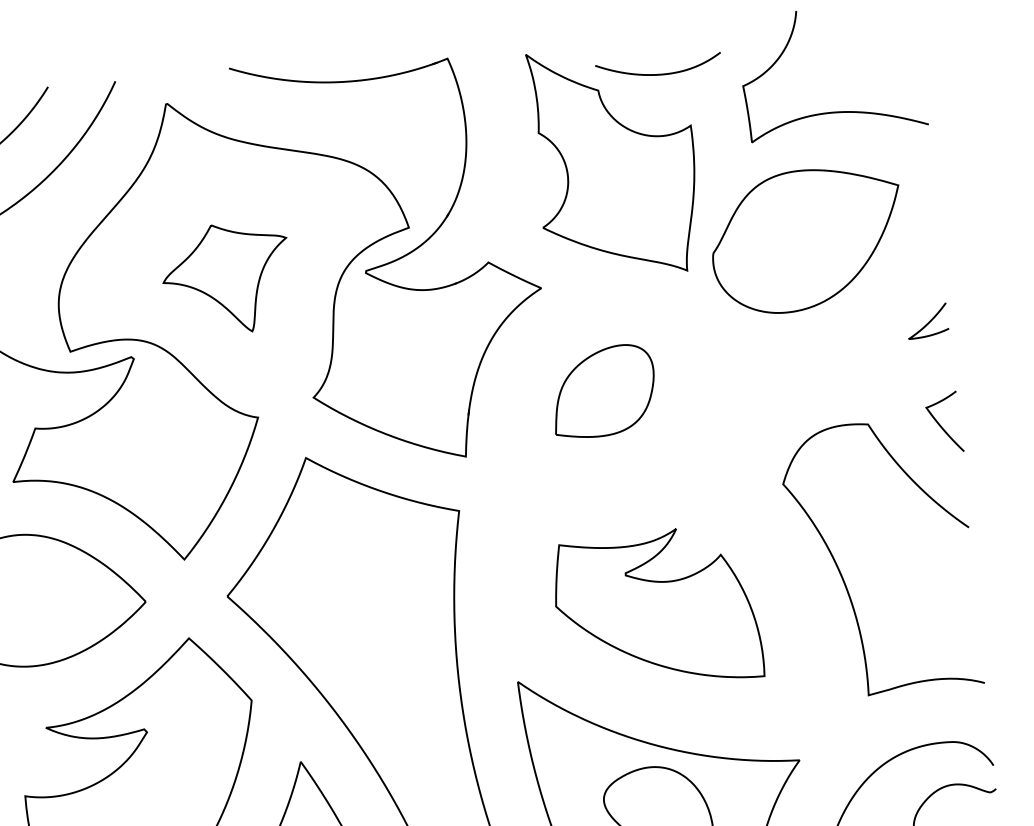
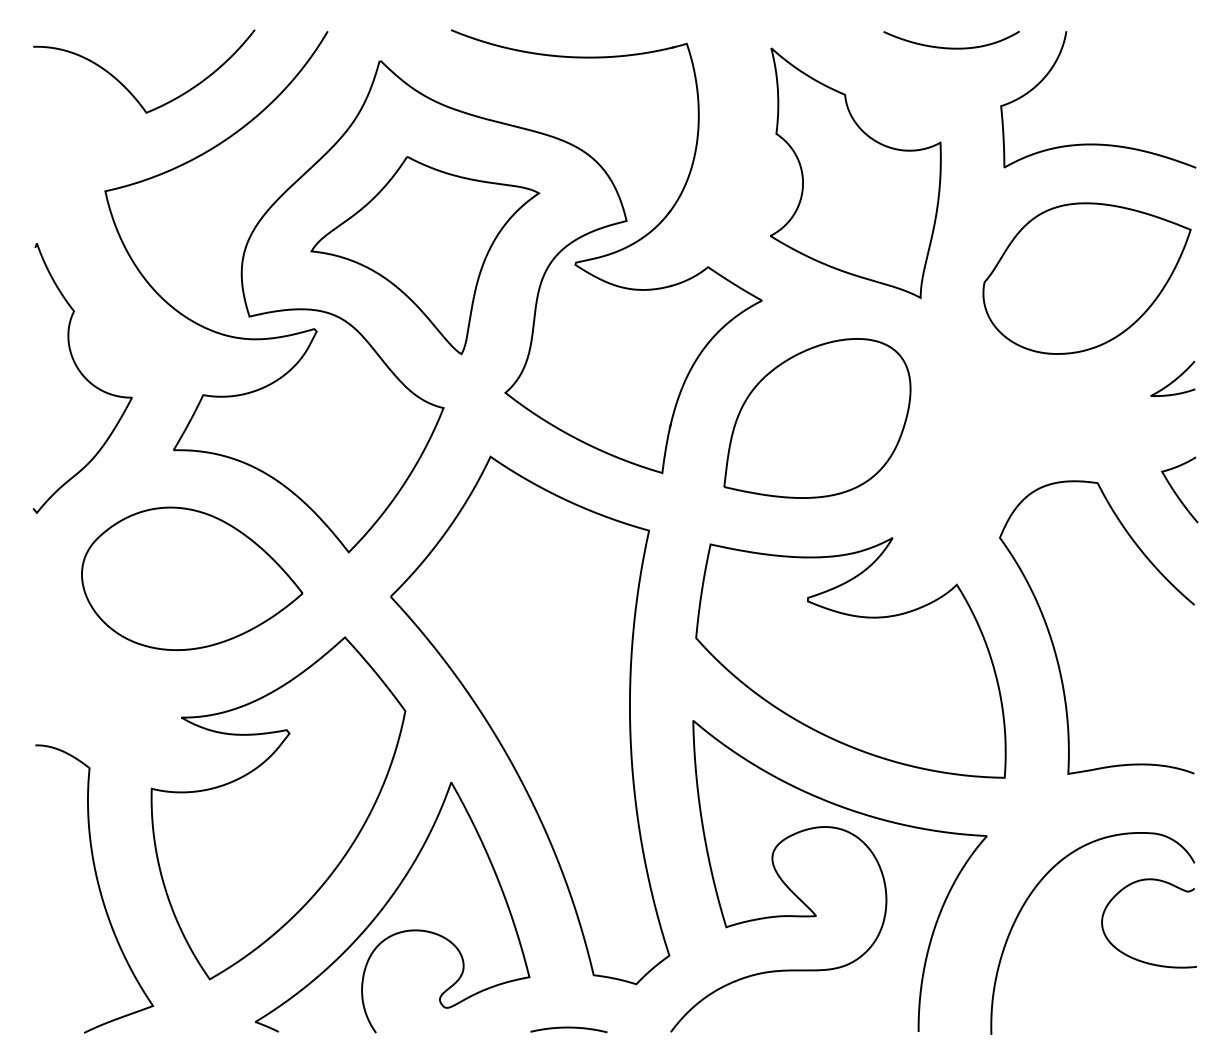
curve: (659, 73) -> (951, 47), moved
part: (806, 240) -> (1086, 278), moved
part: (226, 278) -> (425, 255), size x1.67
part: (603, 391) -> (817, 418), size x1.67
part: (656, 608) -> (850, 657), size x1.43

